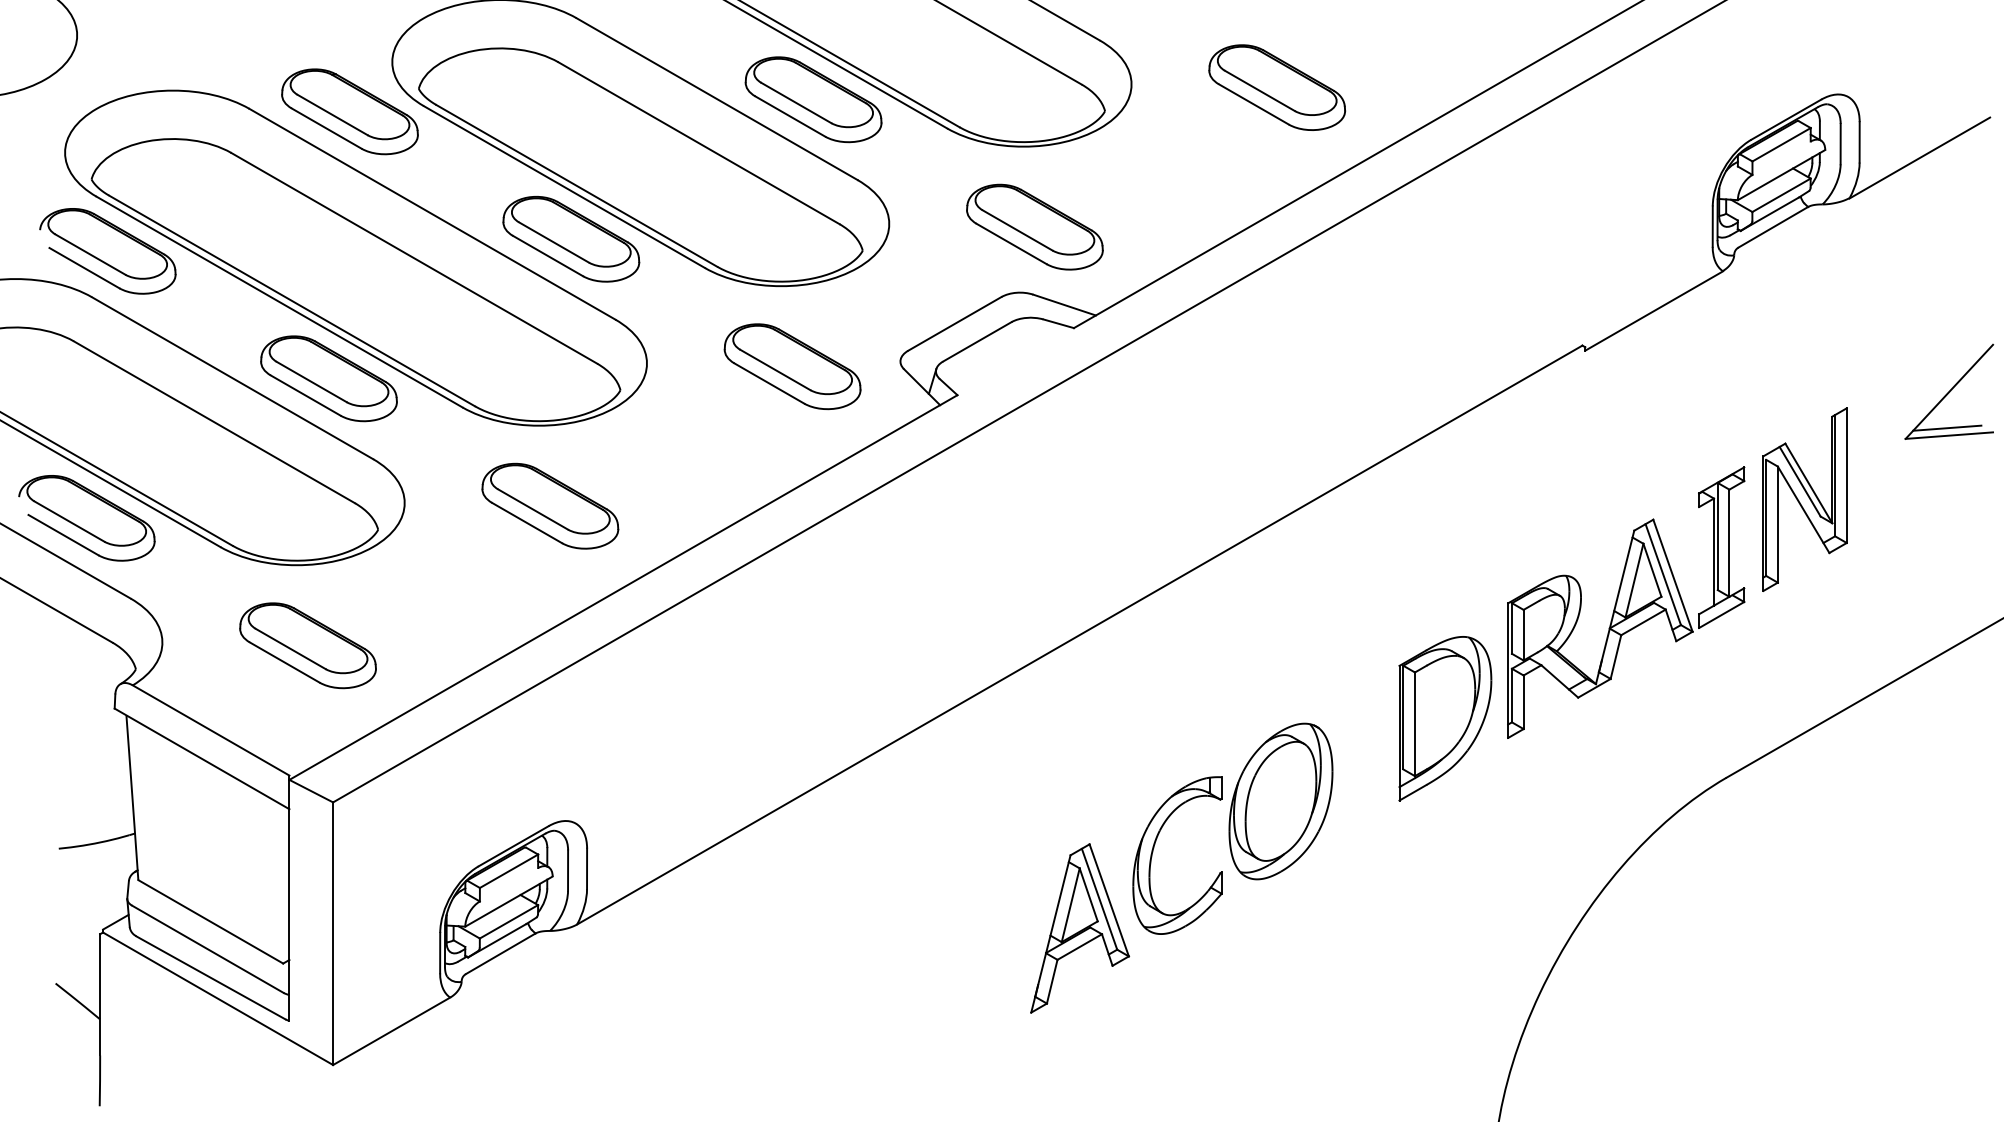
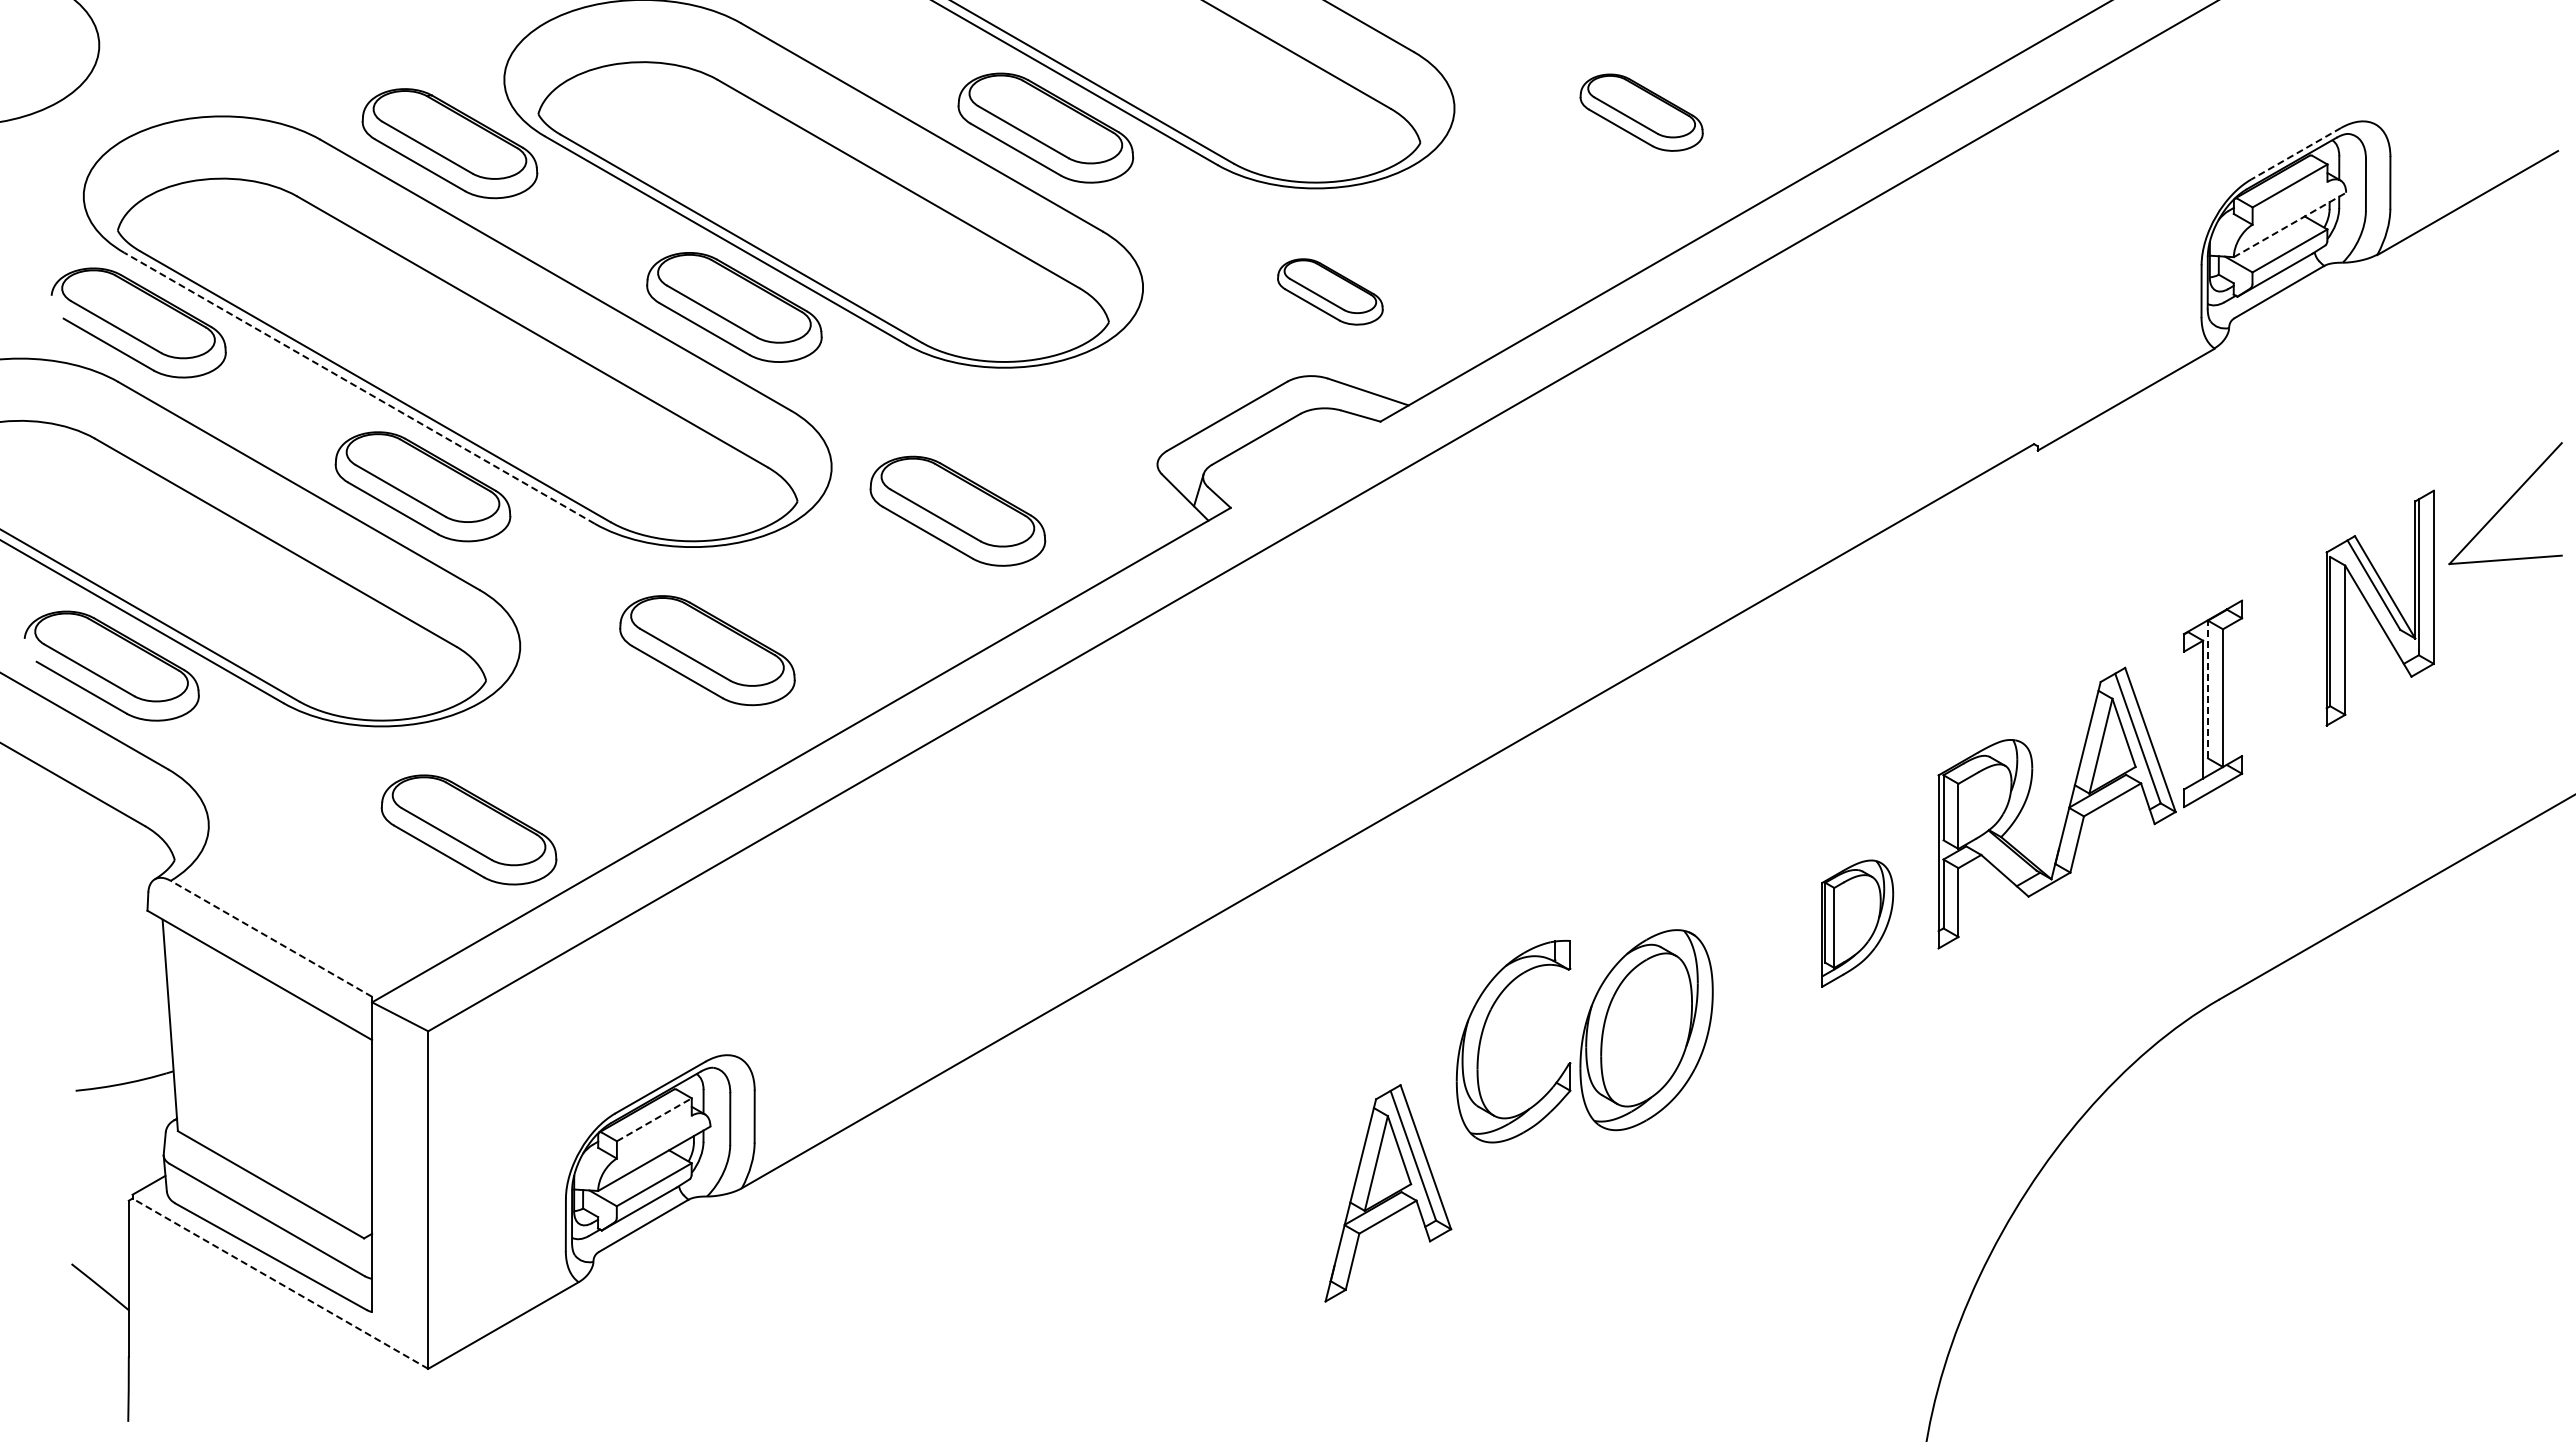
part: (1277, 87) -> (1641, 112), size x0.7
line: (1786, 119) -> (2296, 153), solid -> dashed
line: (1781, 174) -> (2289, 224), solid -> dashed
part: (1035, 226) -> (1330, 291), size x0.6
line: (279, 302) -> (359, 388), solid -> dashed
part: (792, 366) -> (957, 510), moved
line: (1946, 428) -> (2502, 550), removed
part: (1804, 499) -> (2379, 607), moved
line: (1718, 536) -> (2208, 689), solid -> dashed
part: (307, 645) -> (468, 829), moved
part: (1445, 718) -> (1857, 923), size x0.6
line: (211, 730) -> (271, 938), solid -> dashed
part: (1154, 848) -> (1483, 1032), moved
line: (509, 871) -> (654, 1119), solid -> dashed
line: (218, 998) -> (280, 1283), solid -> dashed

